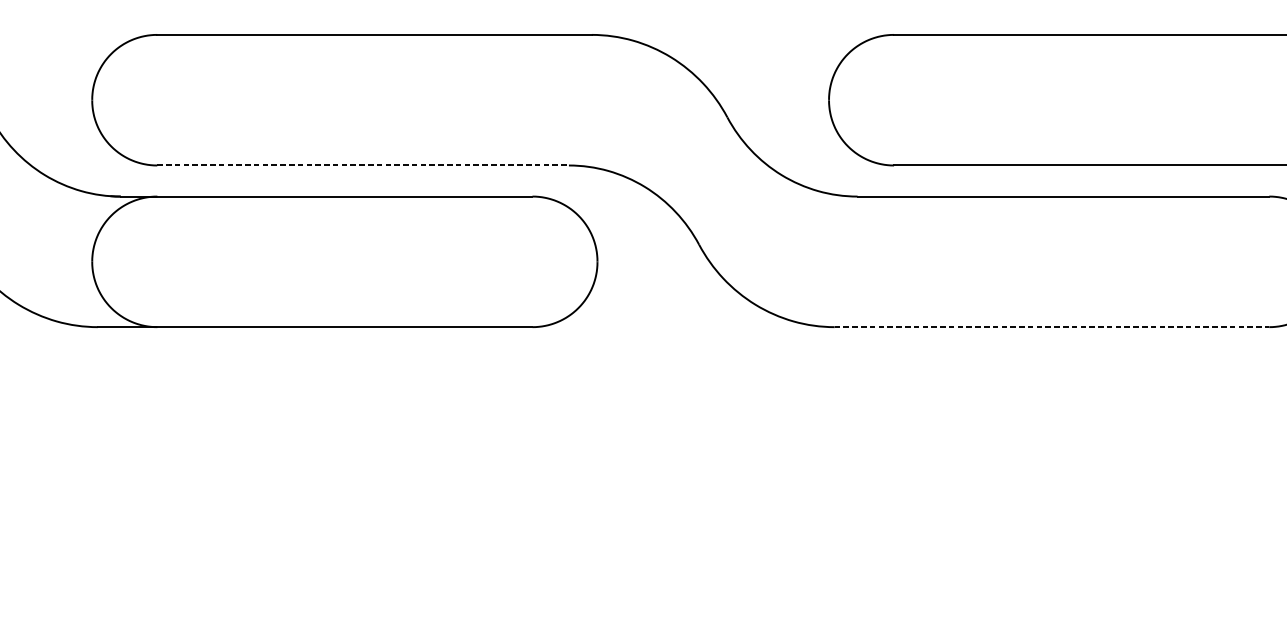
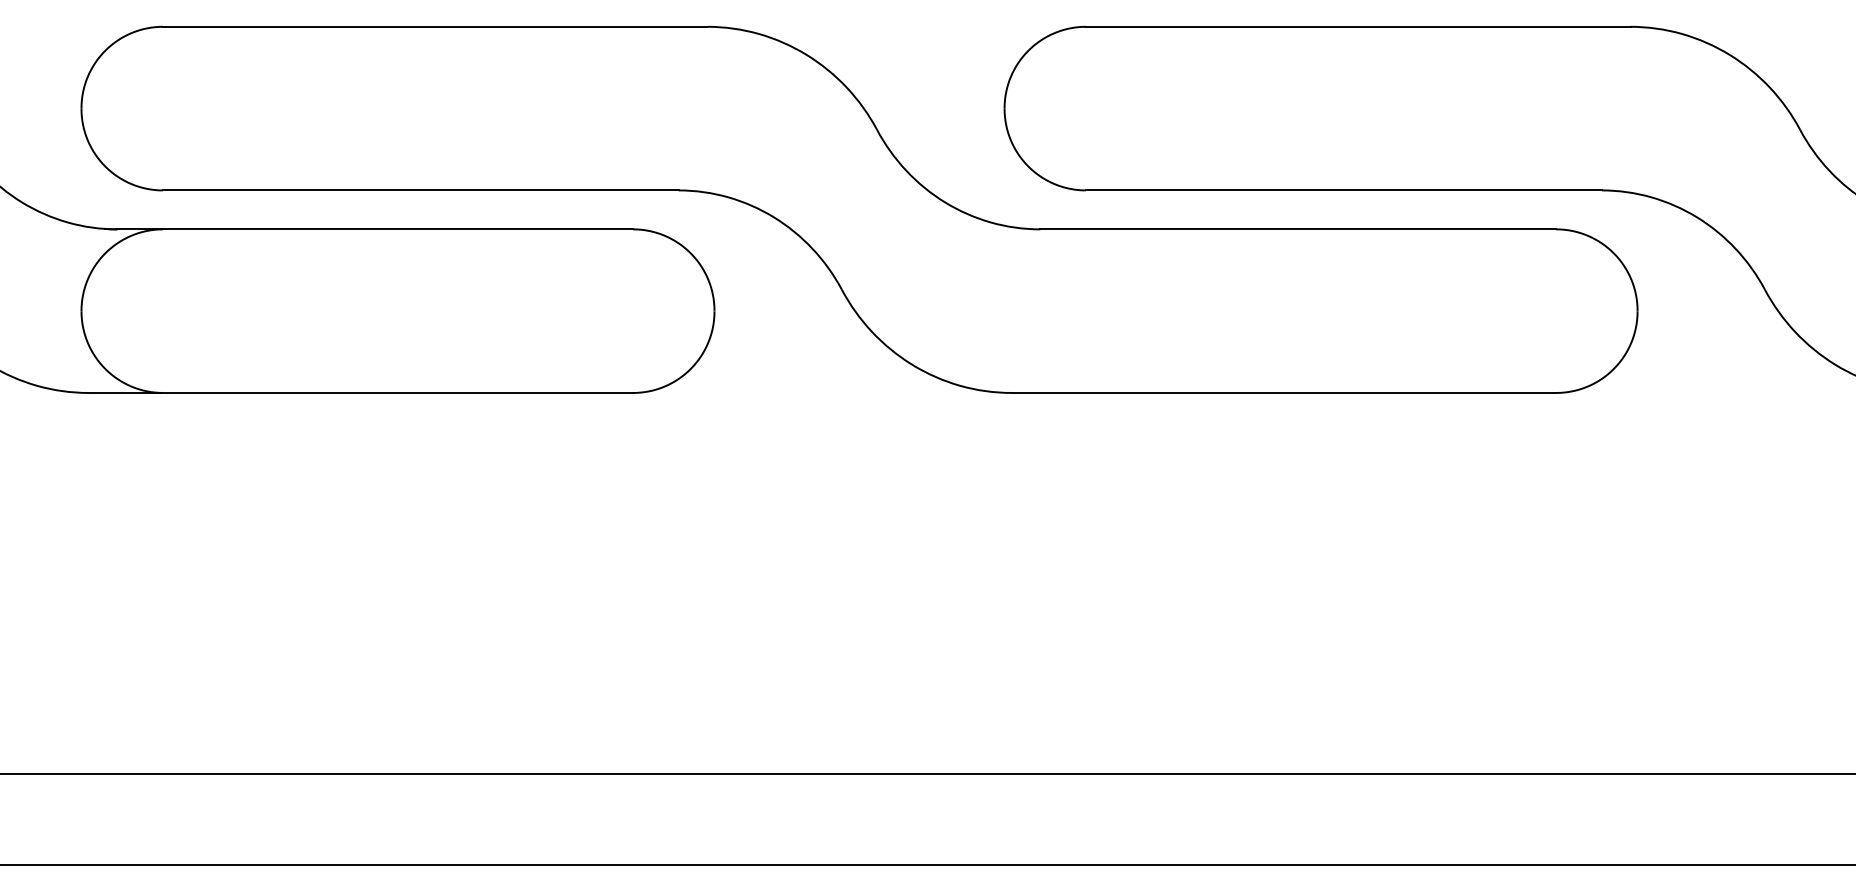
line: (362, 165) -> (420, 190), dashed -> solid
line: (1052, 326) -> (1284, 392), dashed -> solid

